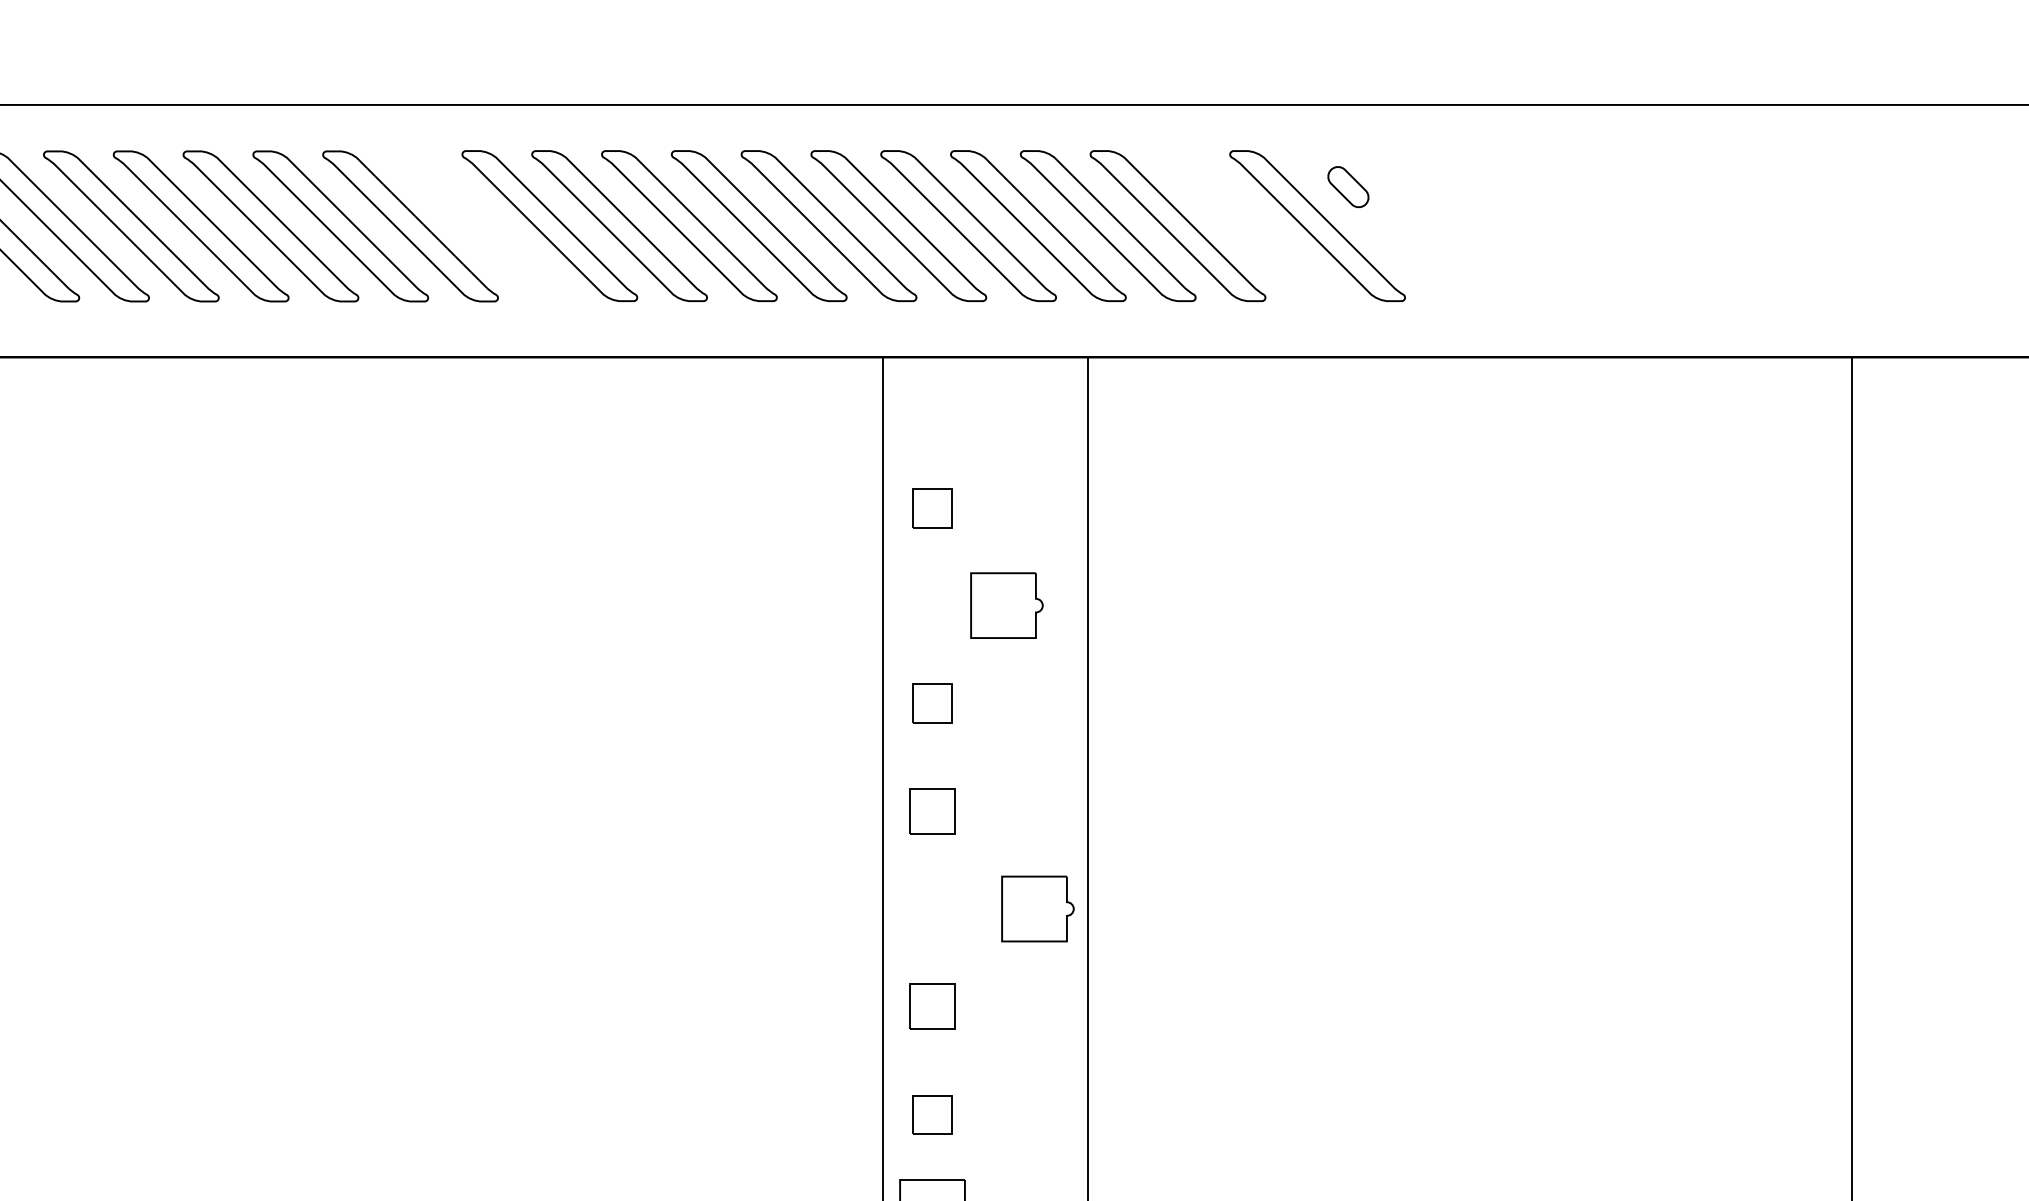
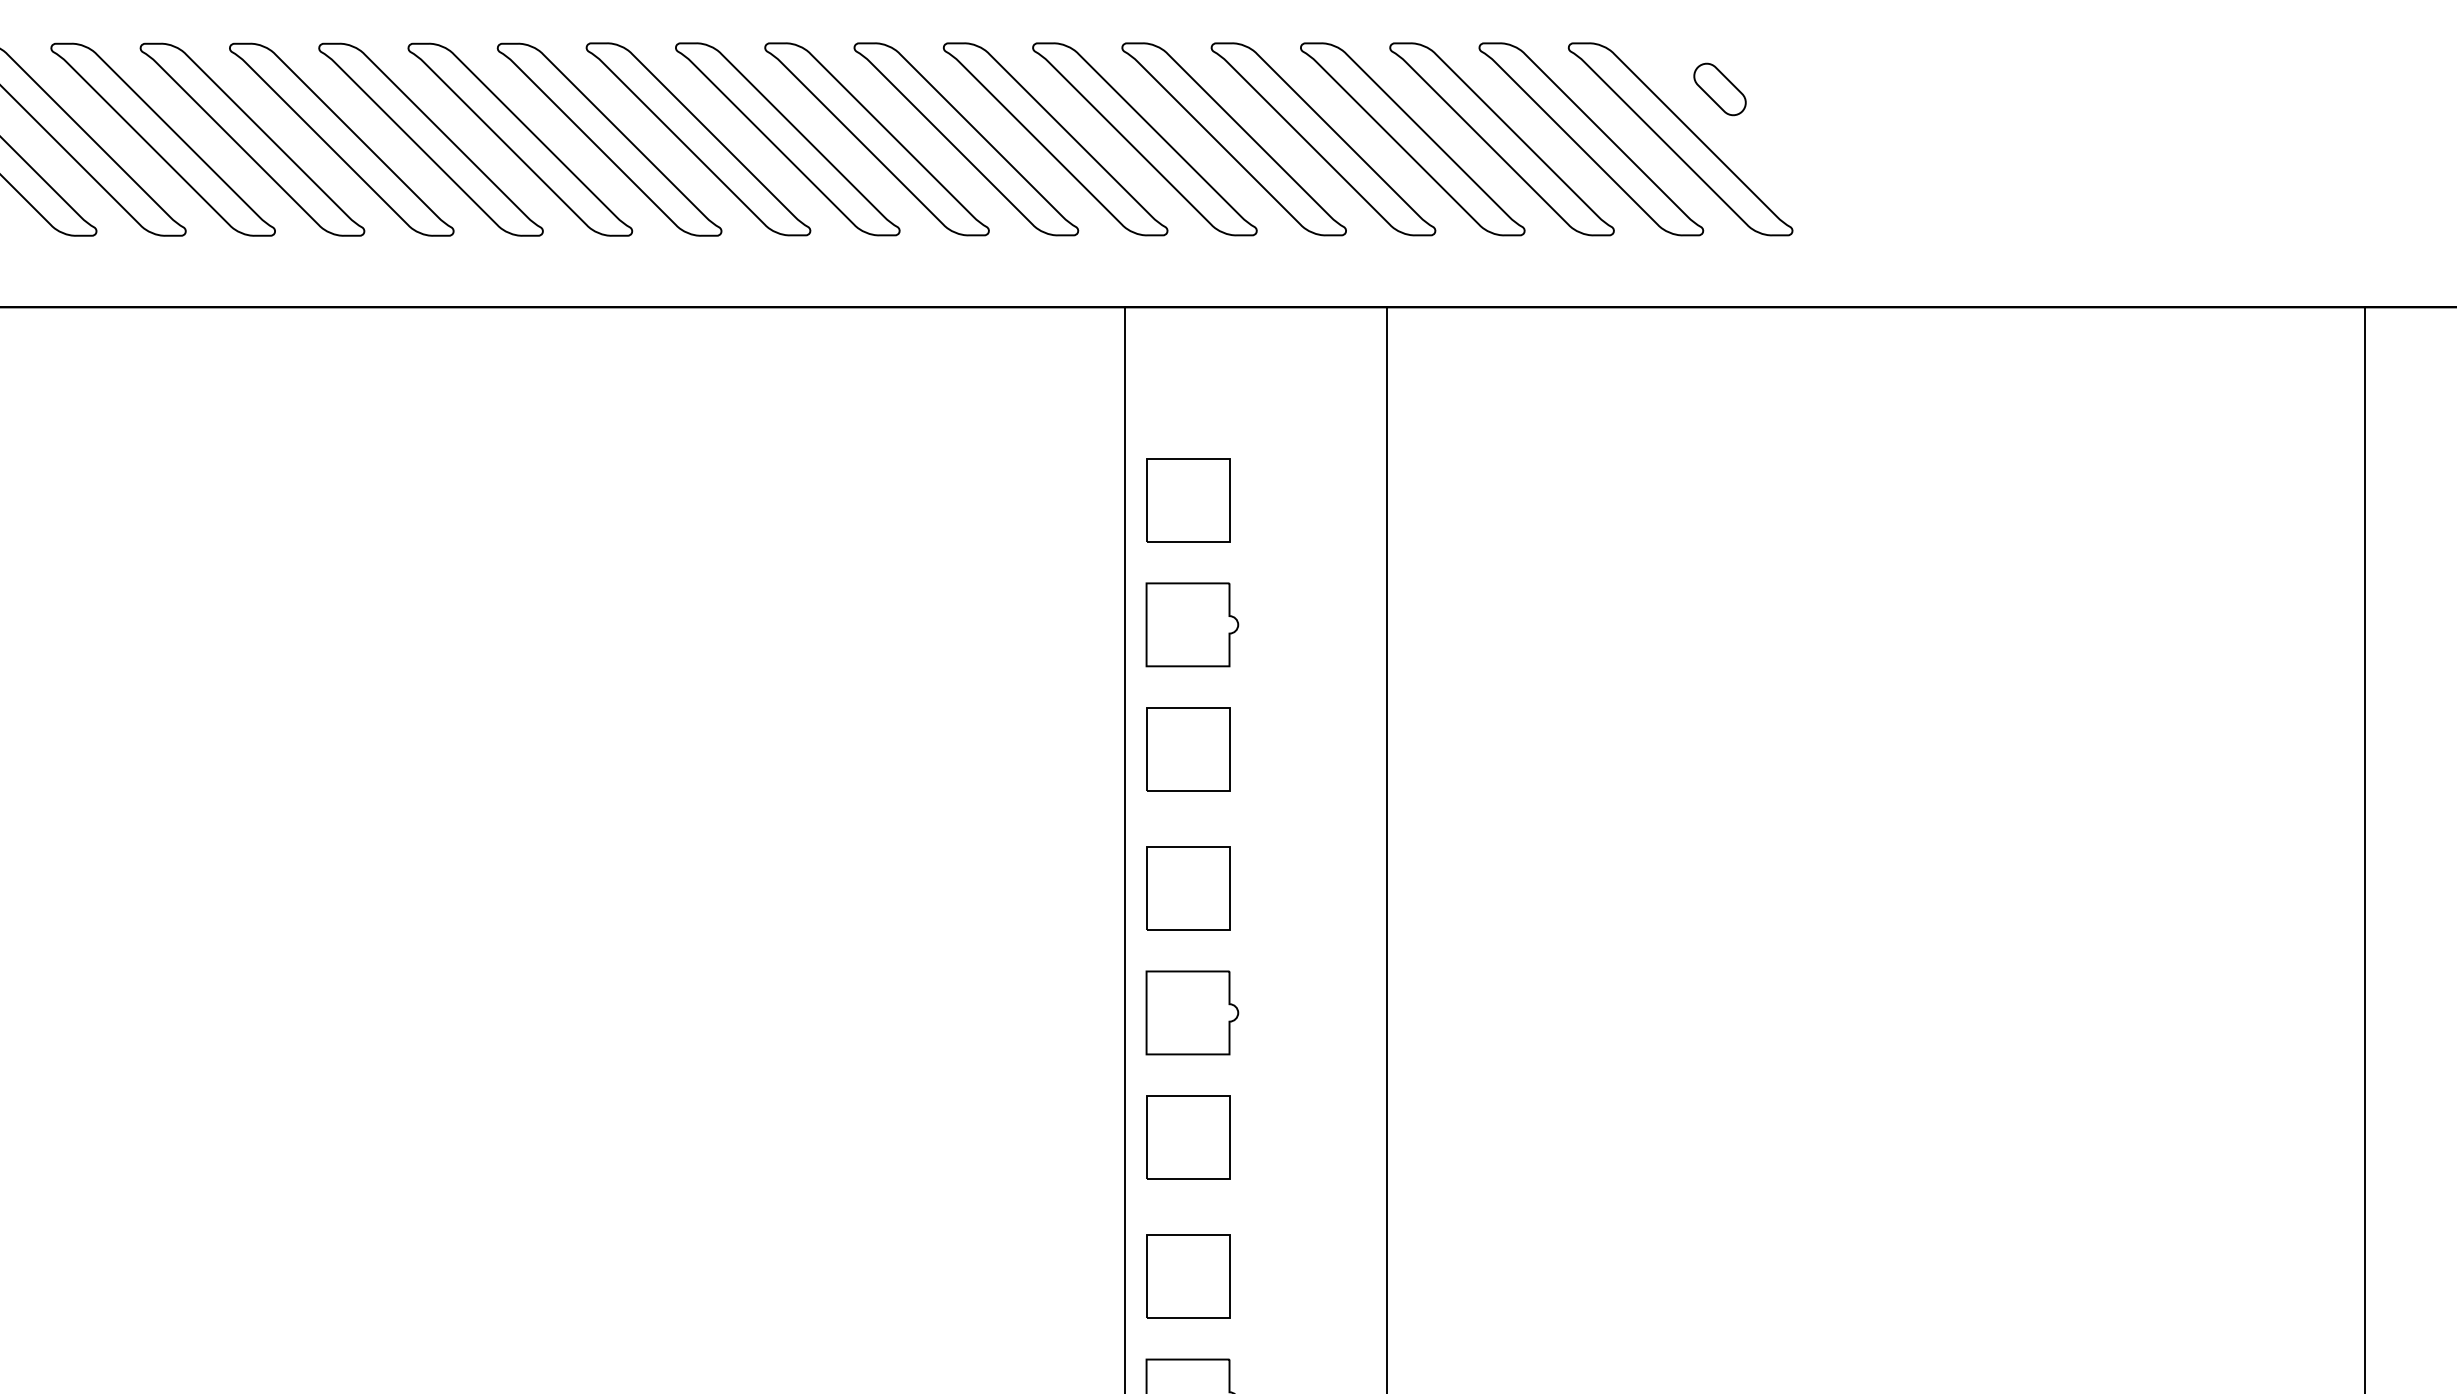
part: (480, 226) -> (609, 139), added
part: (1247, 226) -> (1590, 139), added
part: (932, 508) -> (1188, 500), size x1.67
part: (1006, 605) -> (1191, 624), moved
part: (932, 703) -> (1188, 750), size x1.67
part: (932, 811) -> (1188, 888), size x1.43
part: (1037, 908) -> (1191, 1012), moved
part: (932, 1006) -> (1188, 1137), size x1.43
part: (932, 1114) -> (1188, 1275), size x1.67

